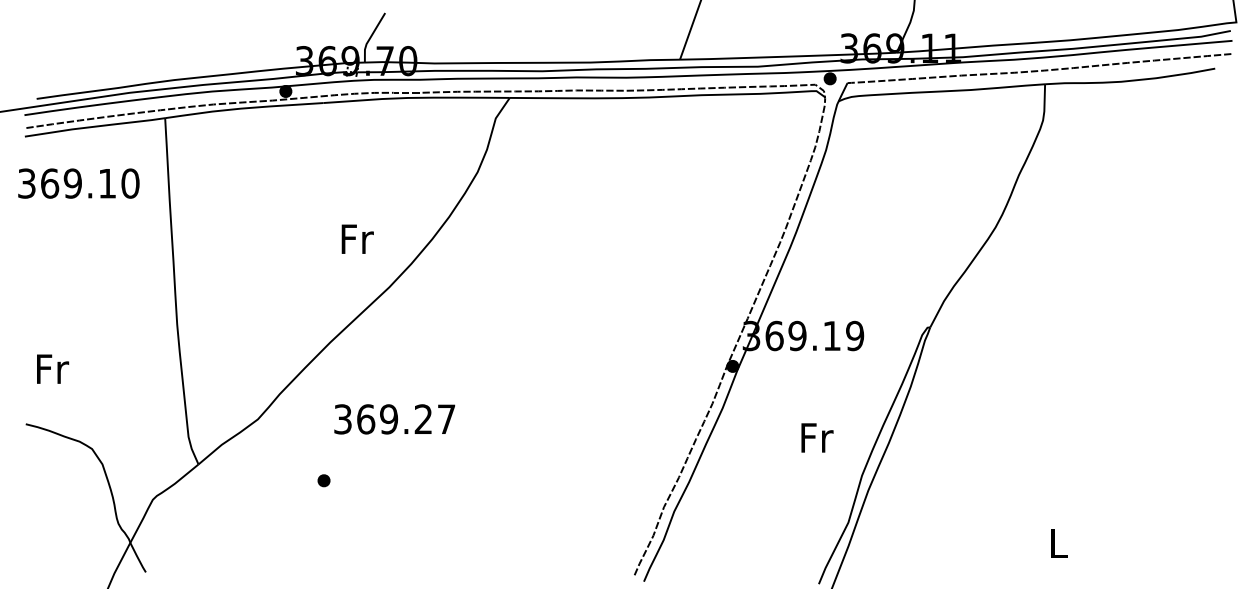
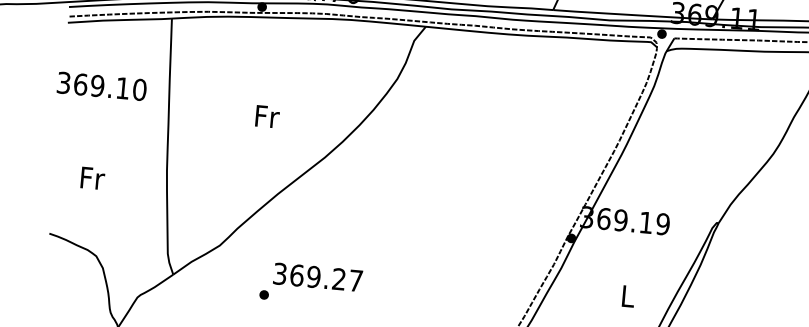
text: (78, 183) -> (101, 86), moved
text: (357, 238) -> (267, 116), moved
text: (53, 368) -> (93, 177), moved
text: (394, 419) -> (317, 277), moved
text: (817, 437) -> (628, 296), Fr -> L

